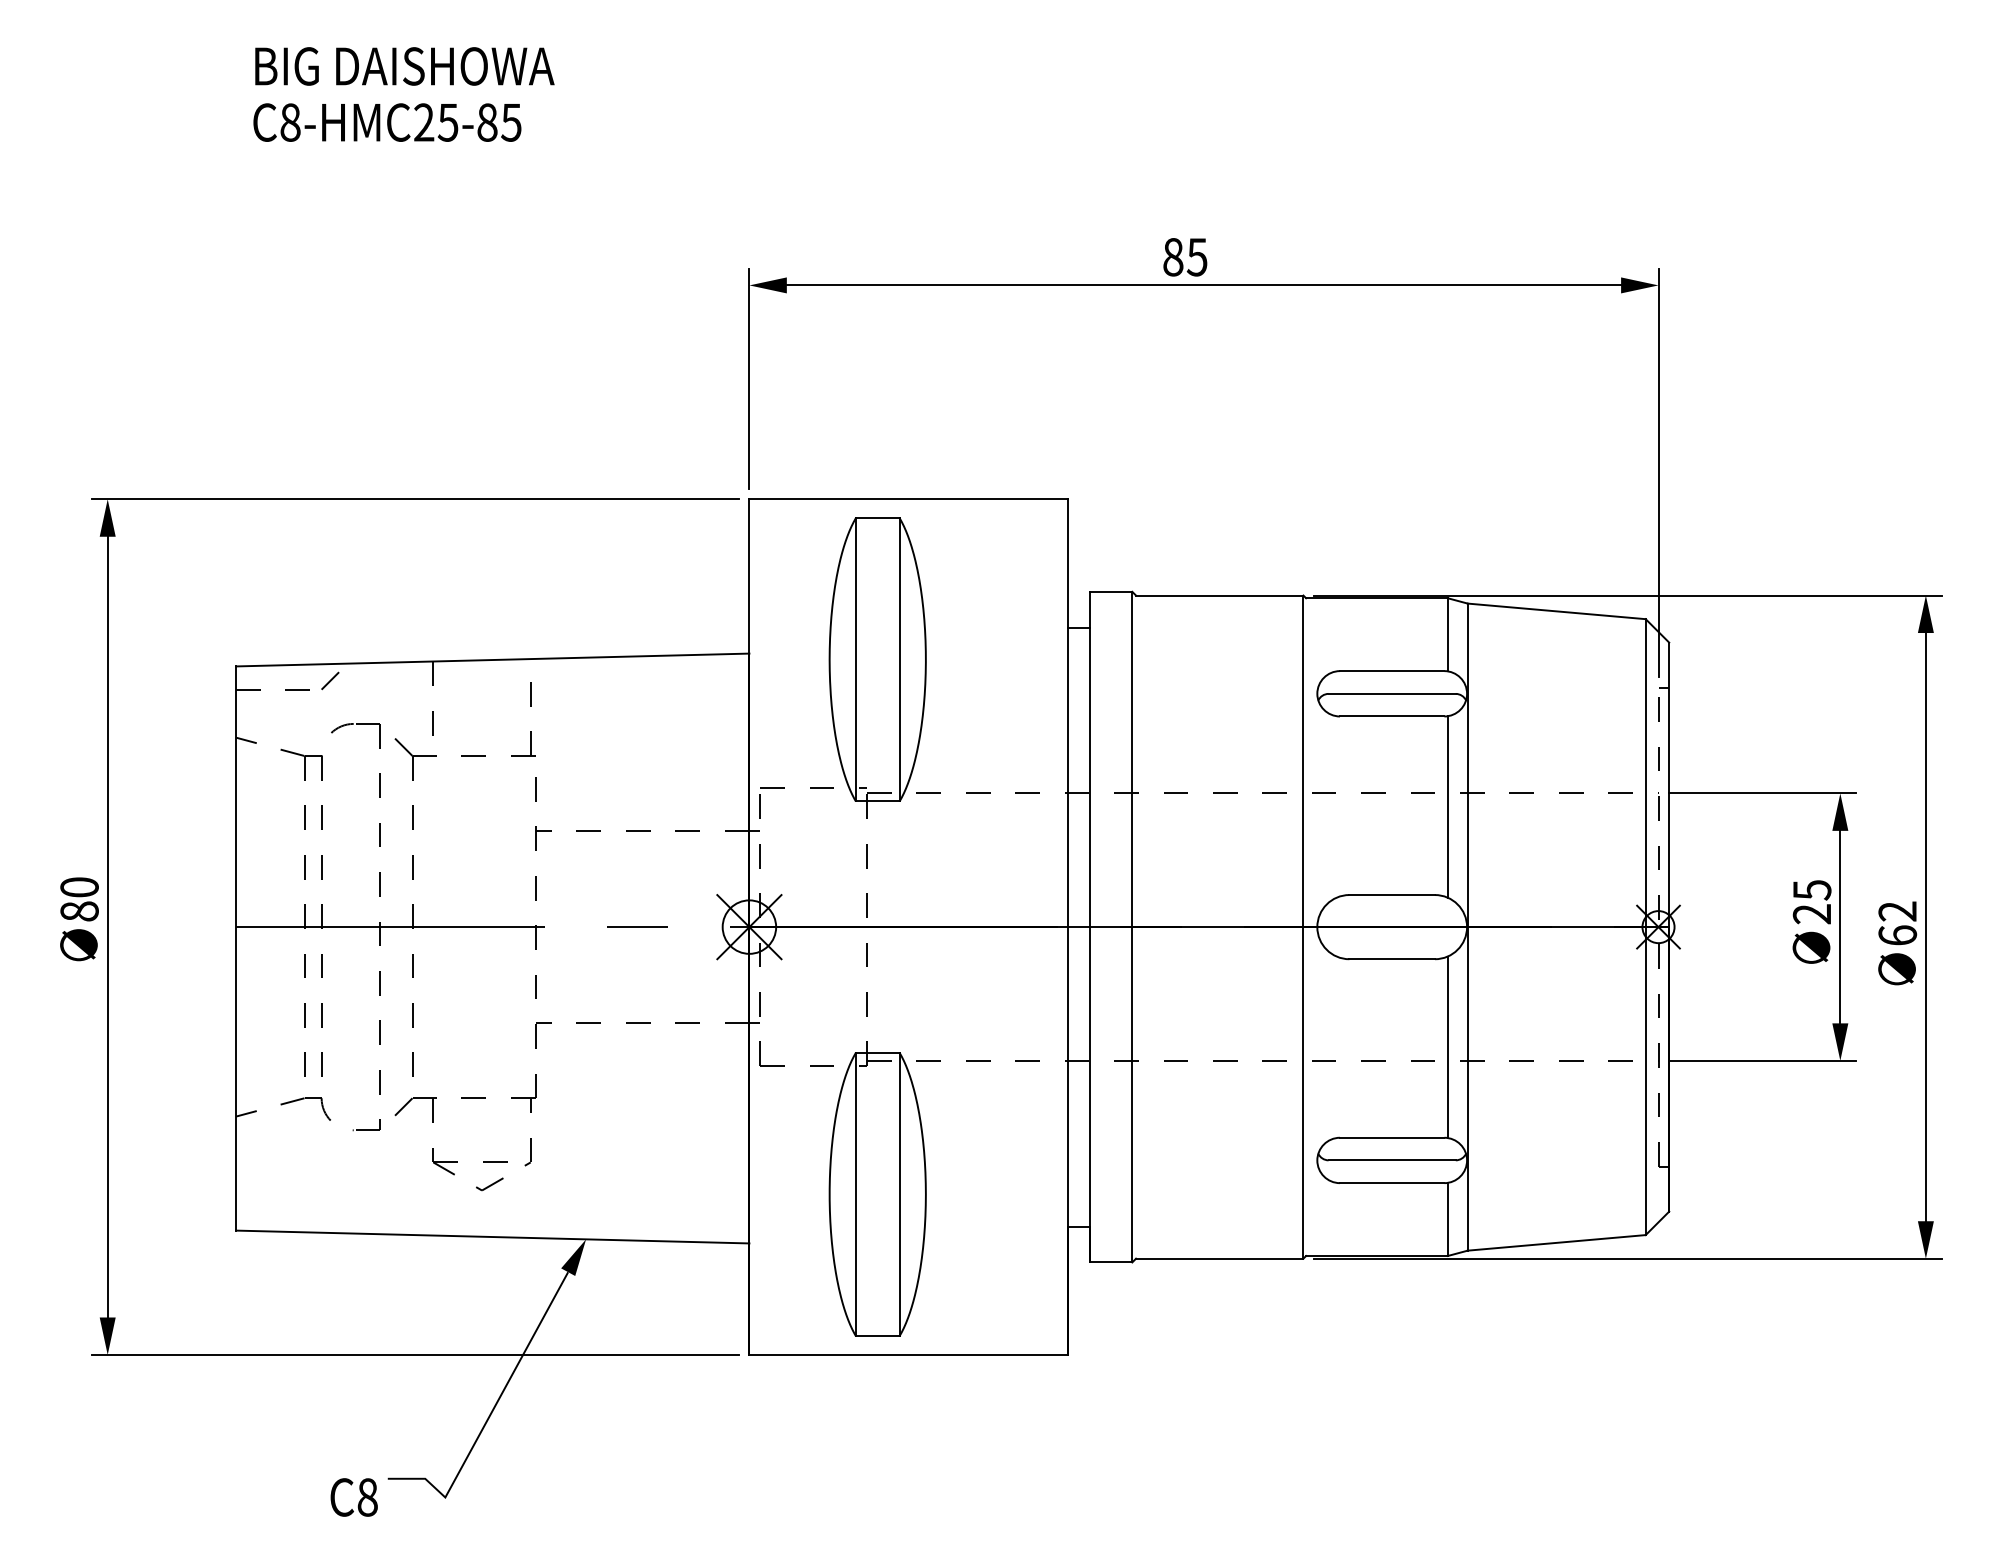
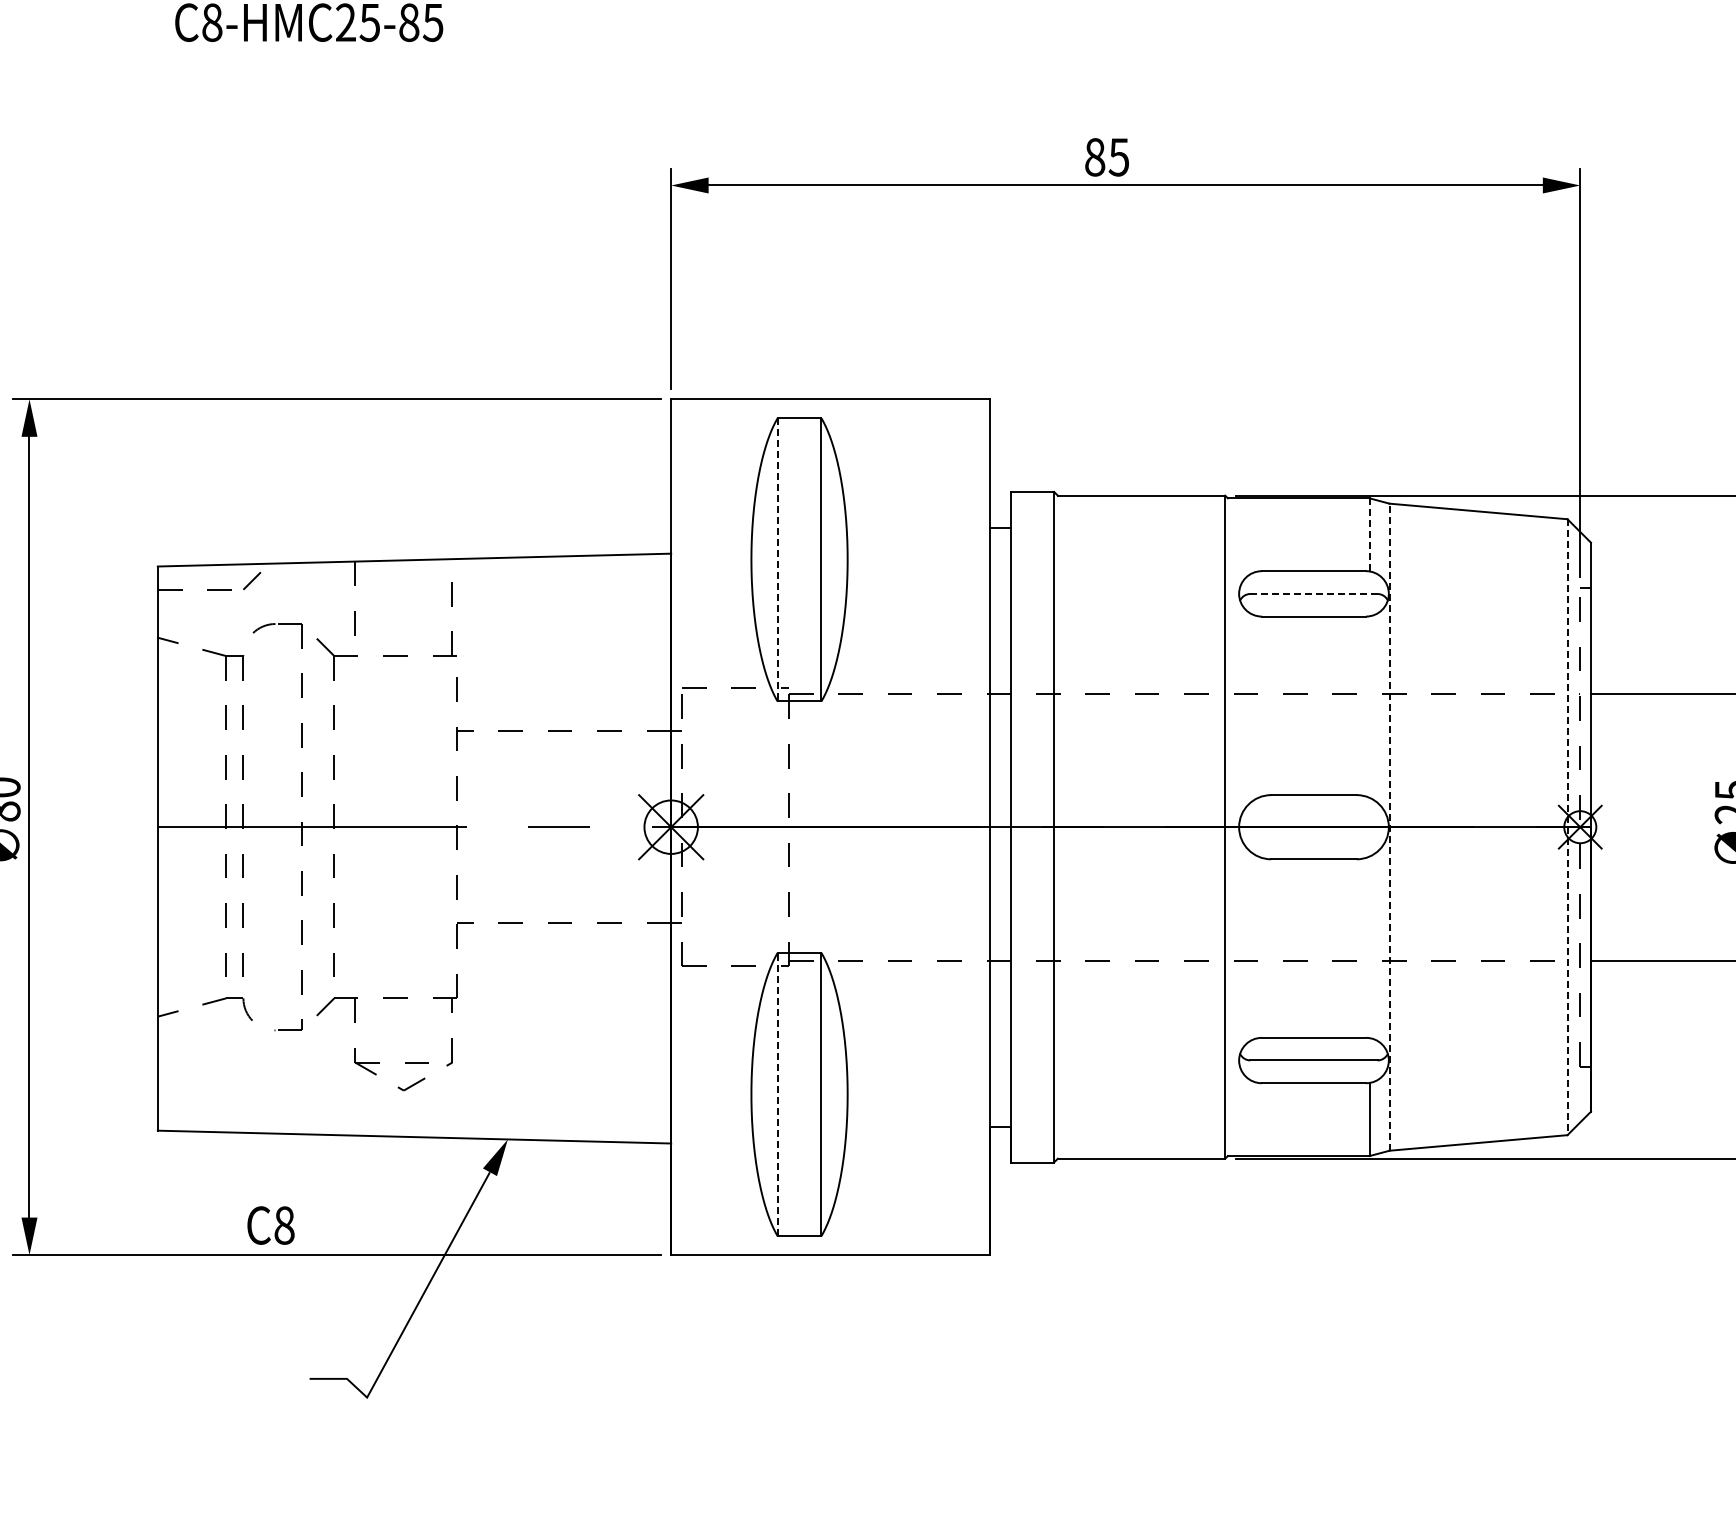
line: (1447, 634) -> (1369, 534), solid -> dashed
line: (855, 659) -> (777, 559), solid -> dashed
line: (1392, 693) -> (1314, 593), solid -> dashed
line: (1447, 806) -> (1369, 706), removed
line: (1467, 927) -> (1389, 827), solid -> dashed
line: (1645, 927) -> (1567, 827), solid -> dashed
line: (1447, 1047) -> (1369, 947), removed
line: (855, 1194) -> (777, 1094), solid -> dashed
text: (353, 1497) -> (270, 1225), moved

